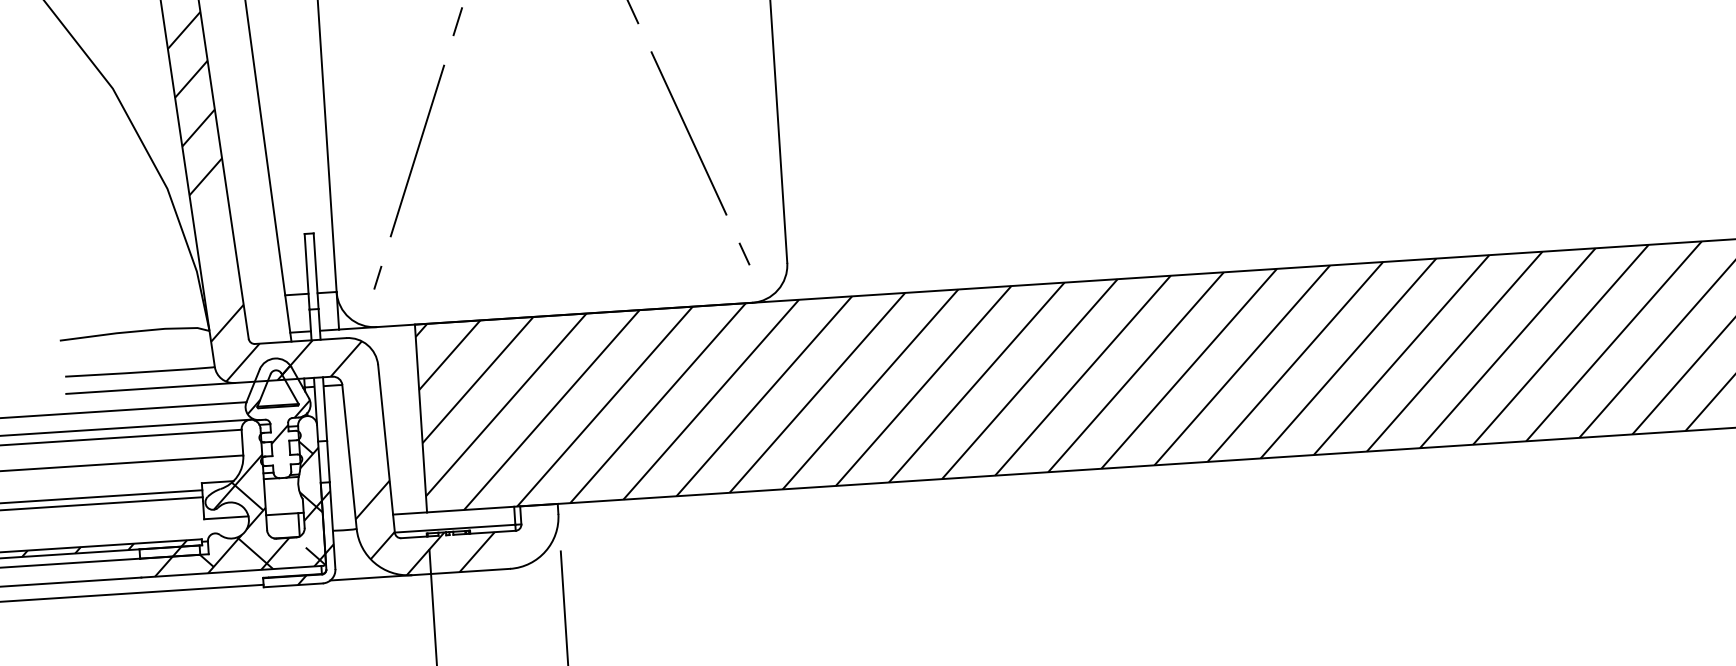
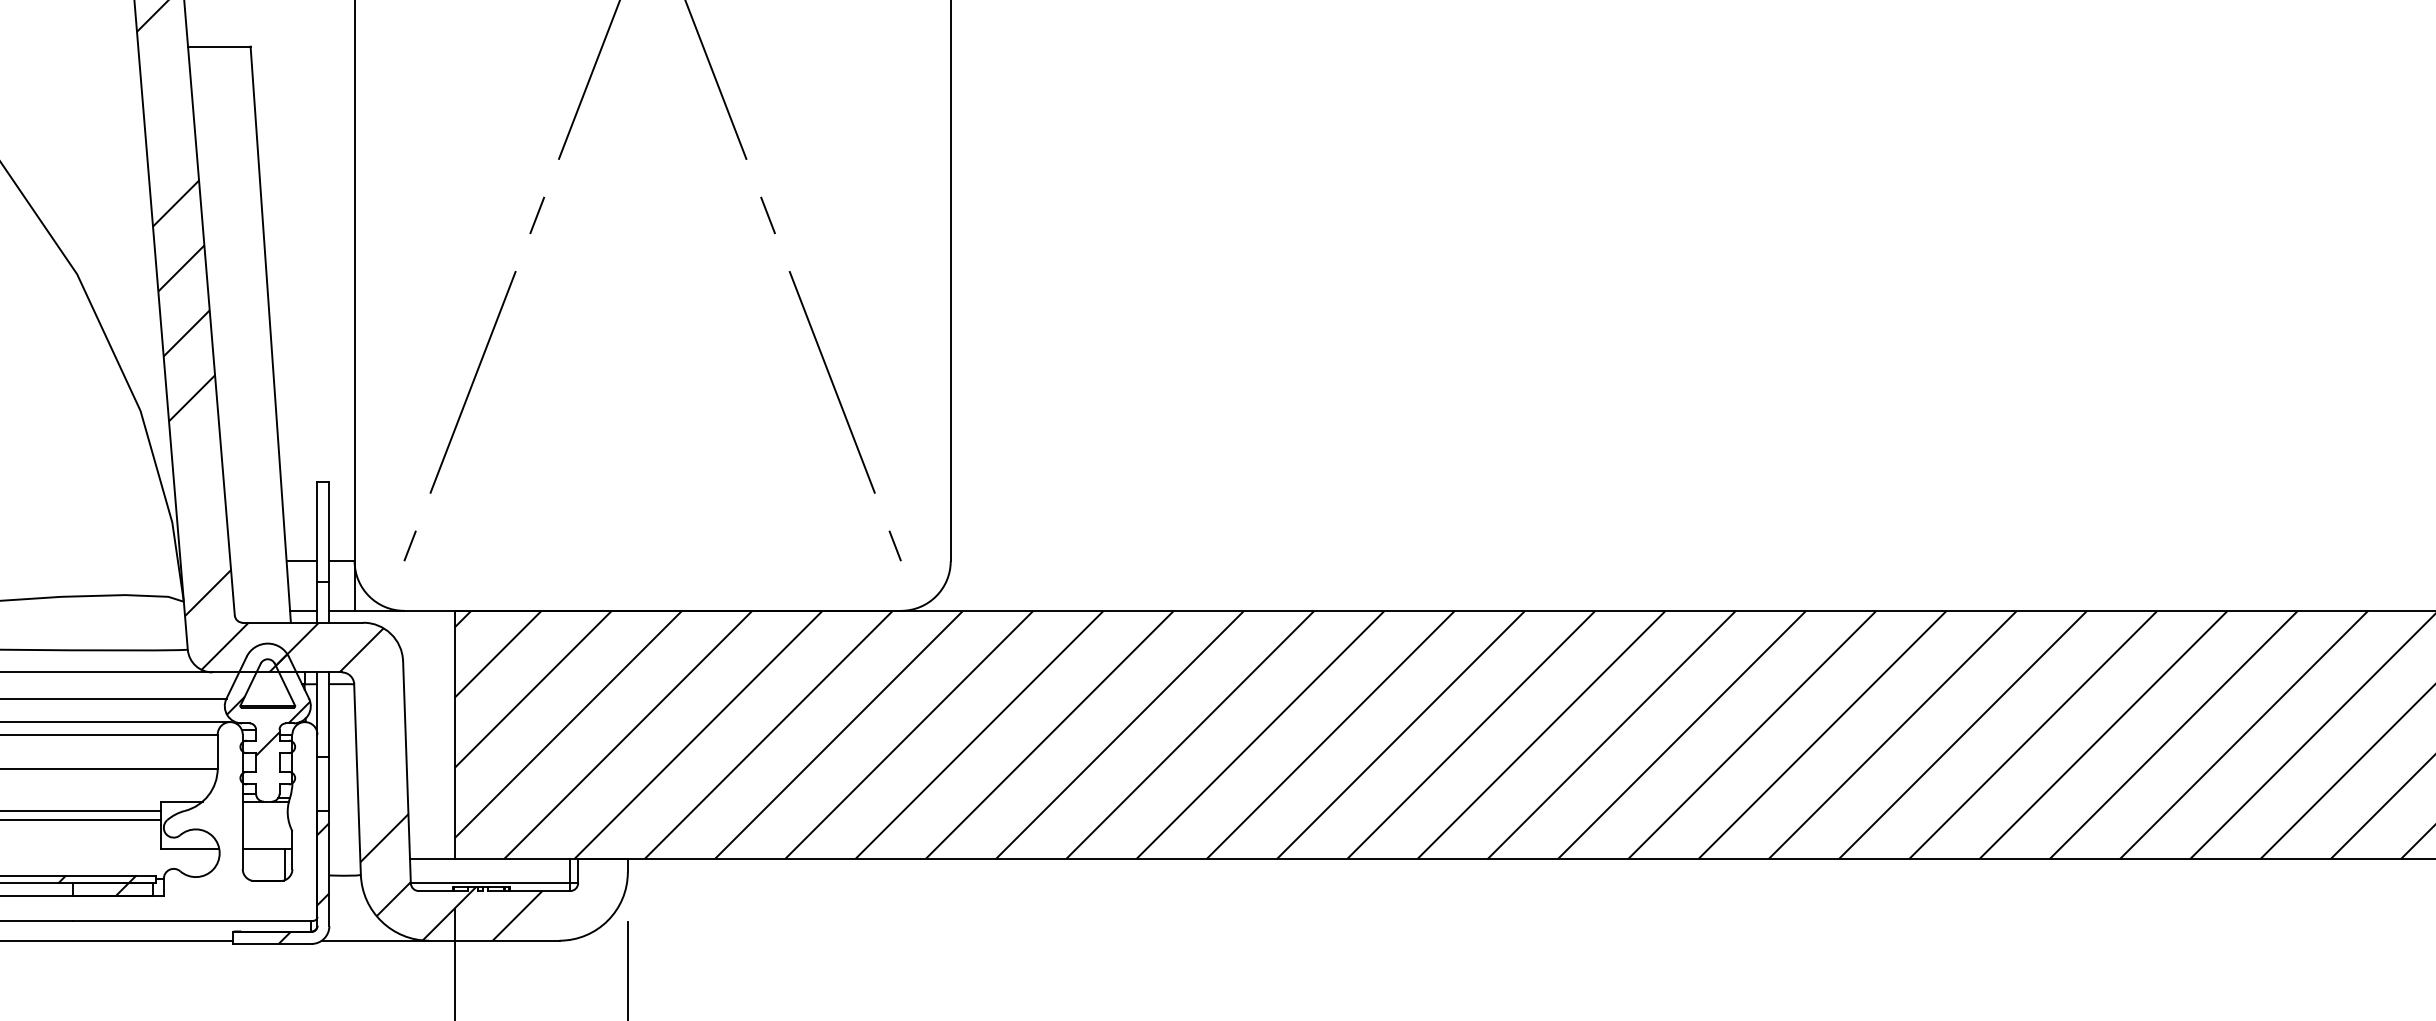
hatch: (236, 508) -> (204, 837), removed

